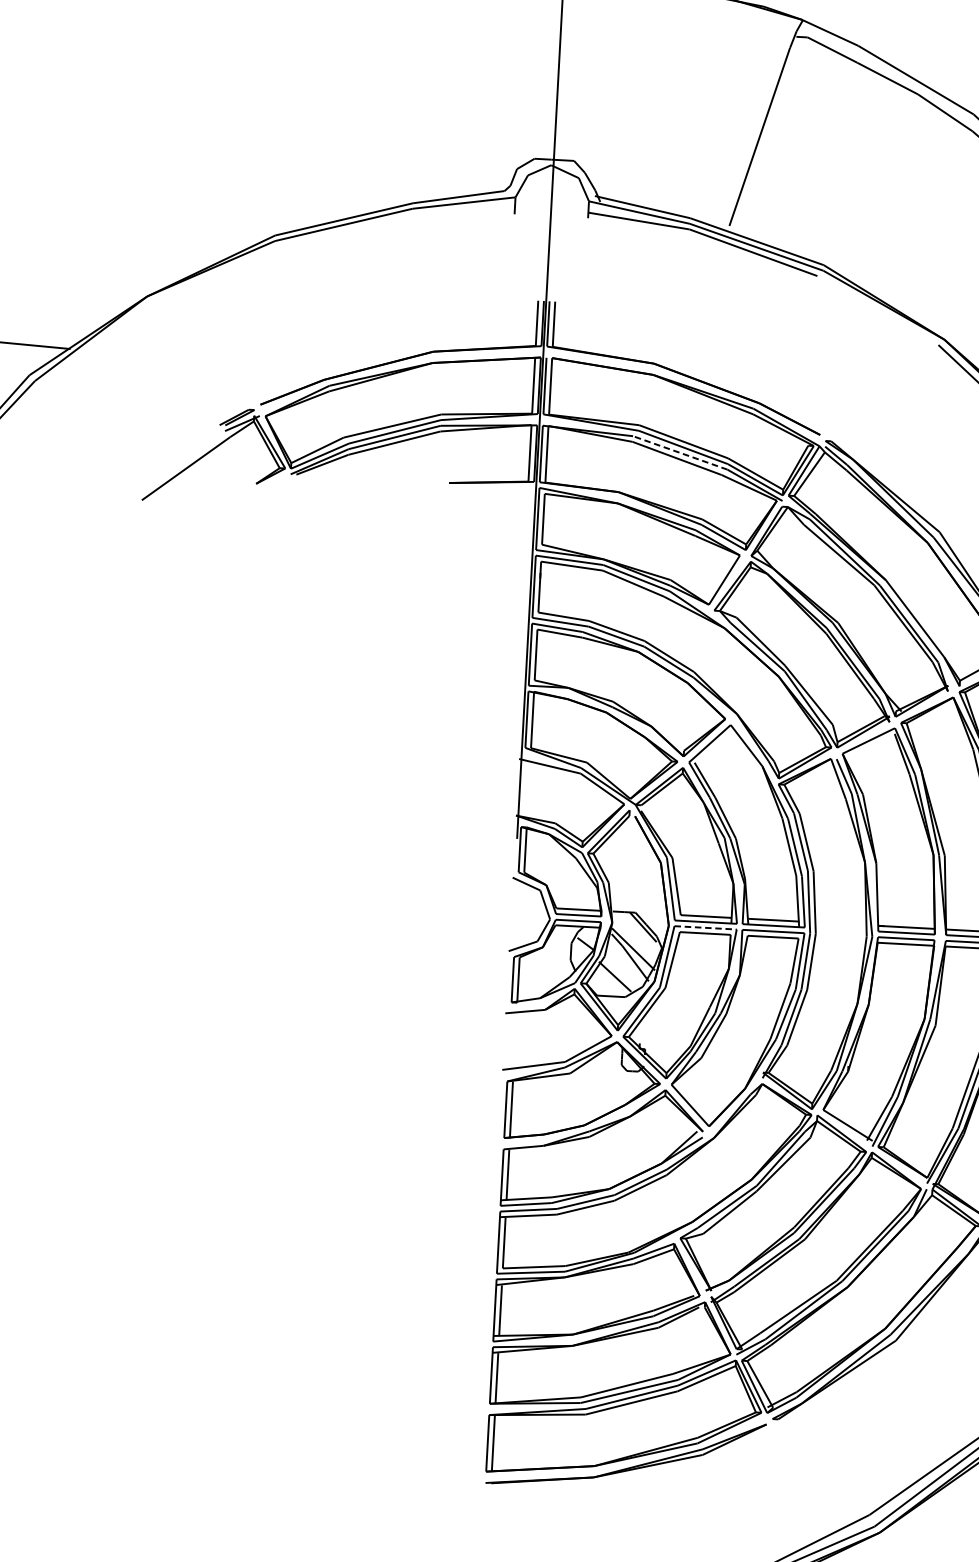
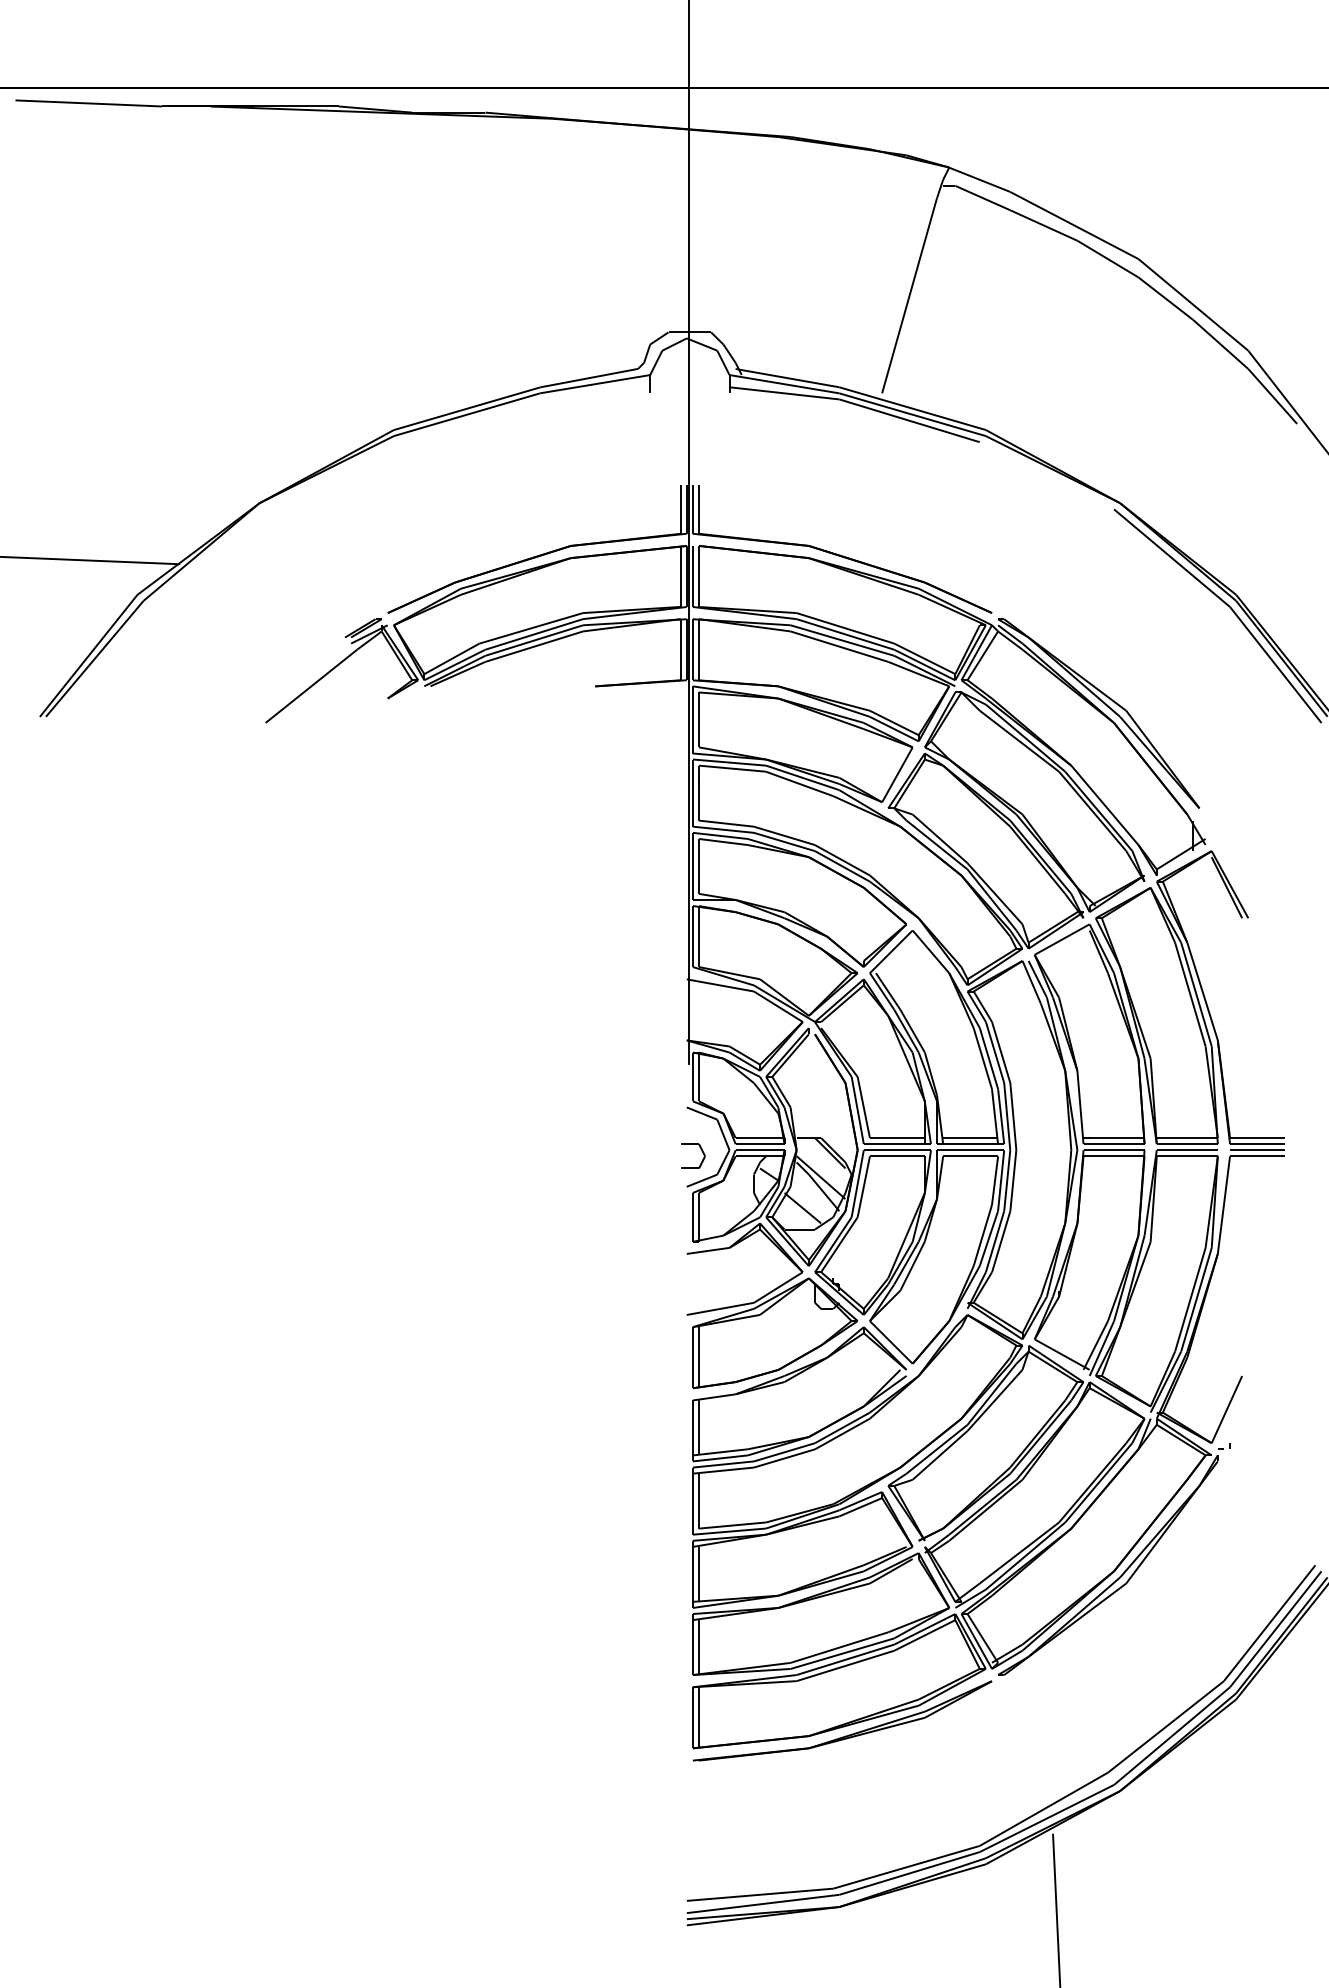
line: (679, 452) -> (841, 640), dashed -> solid
part: (524, 919) -> (701, 1151), added
line: (705, 928) -> (897, 1150), dashed -> solid

